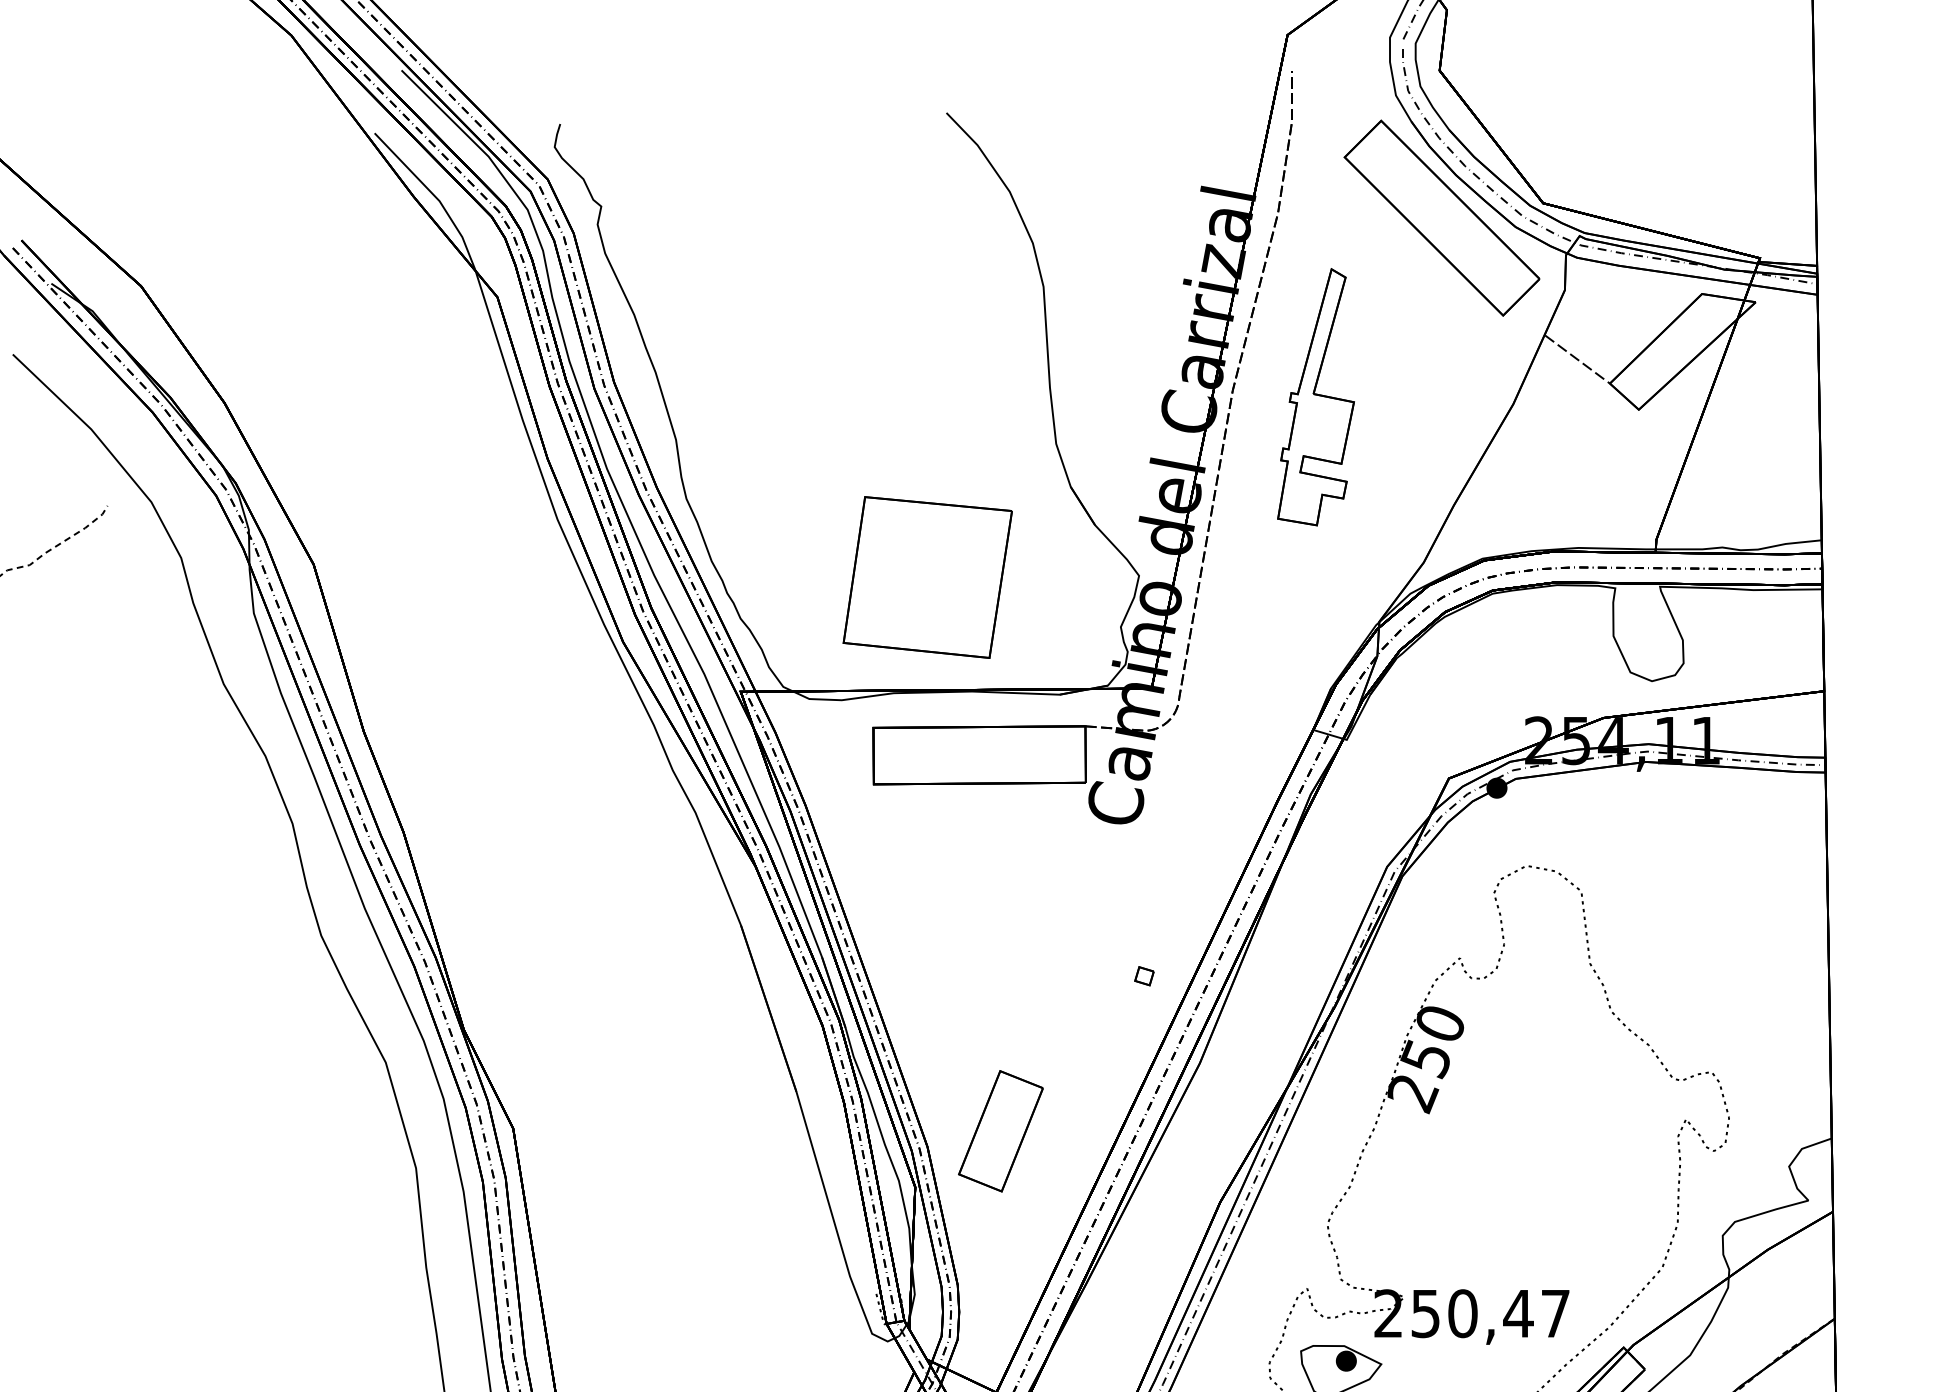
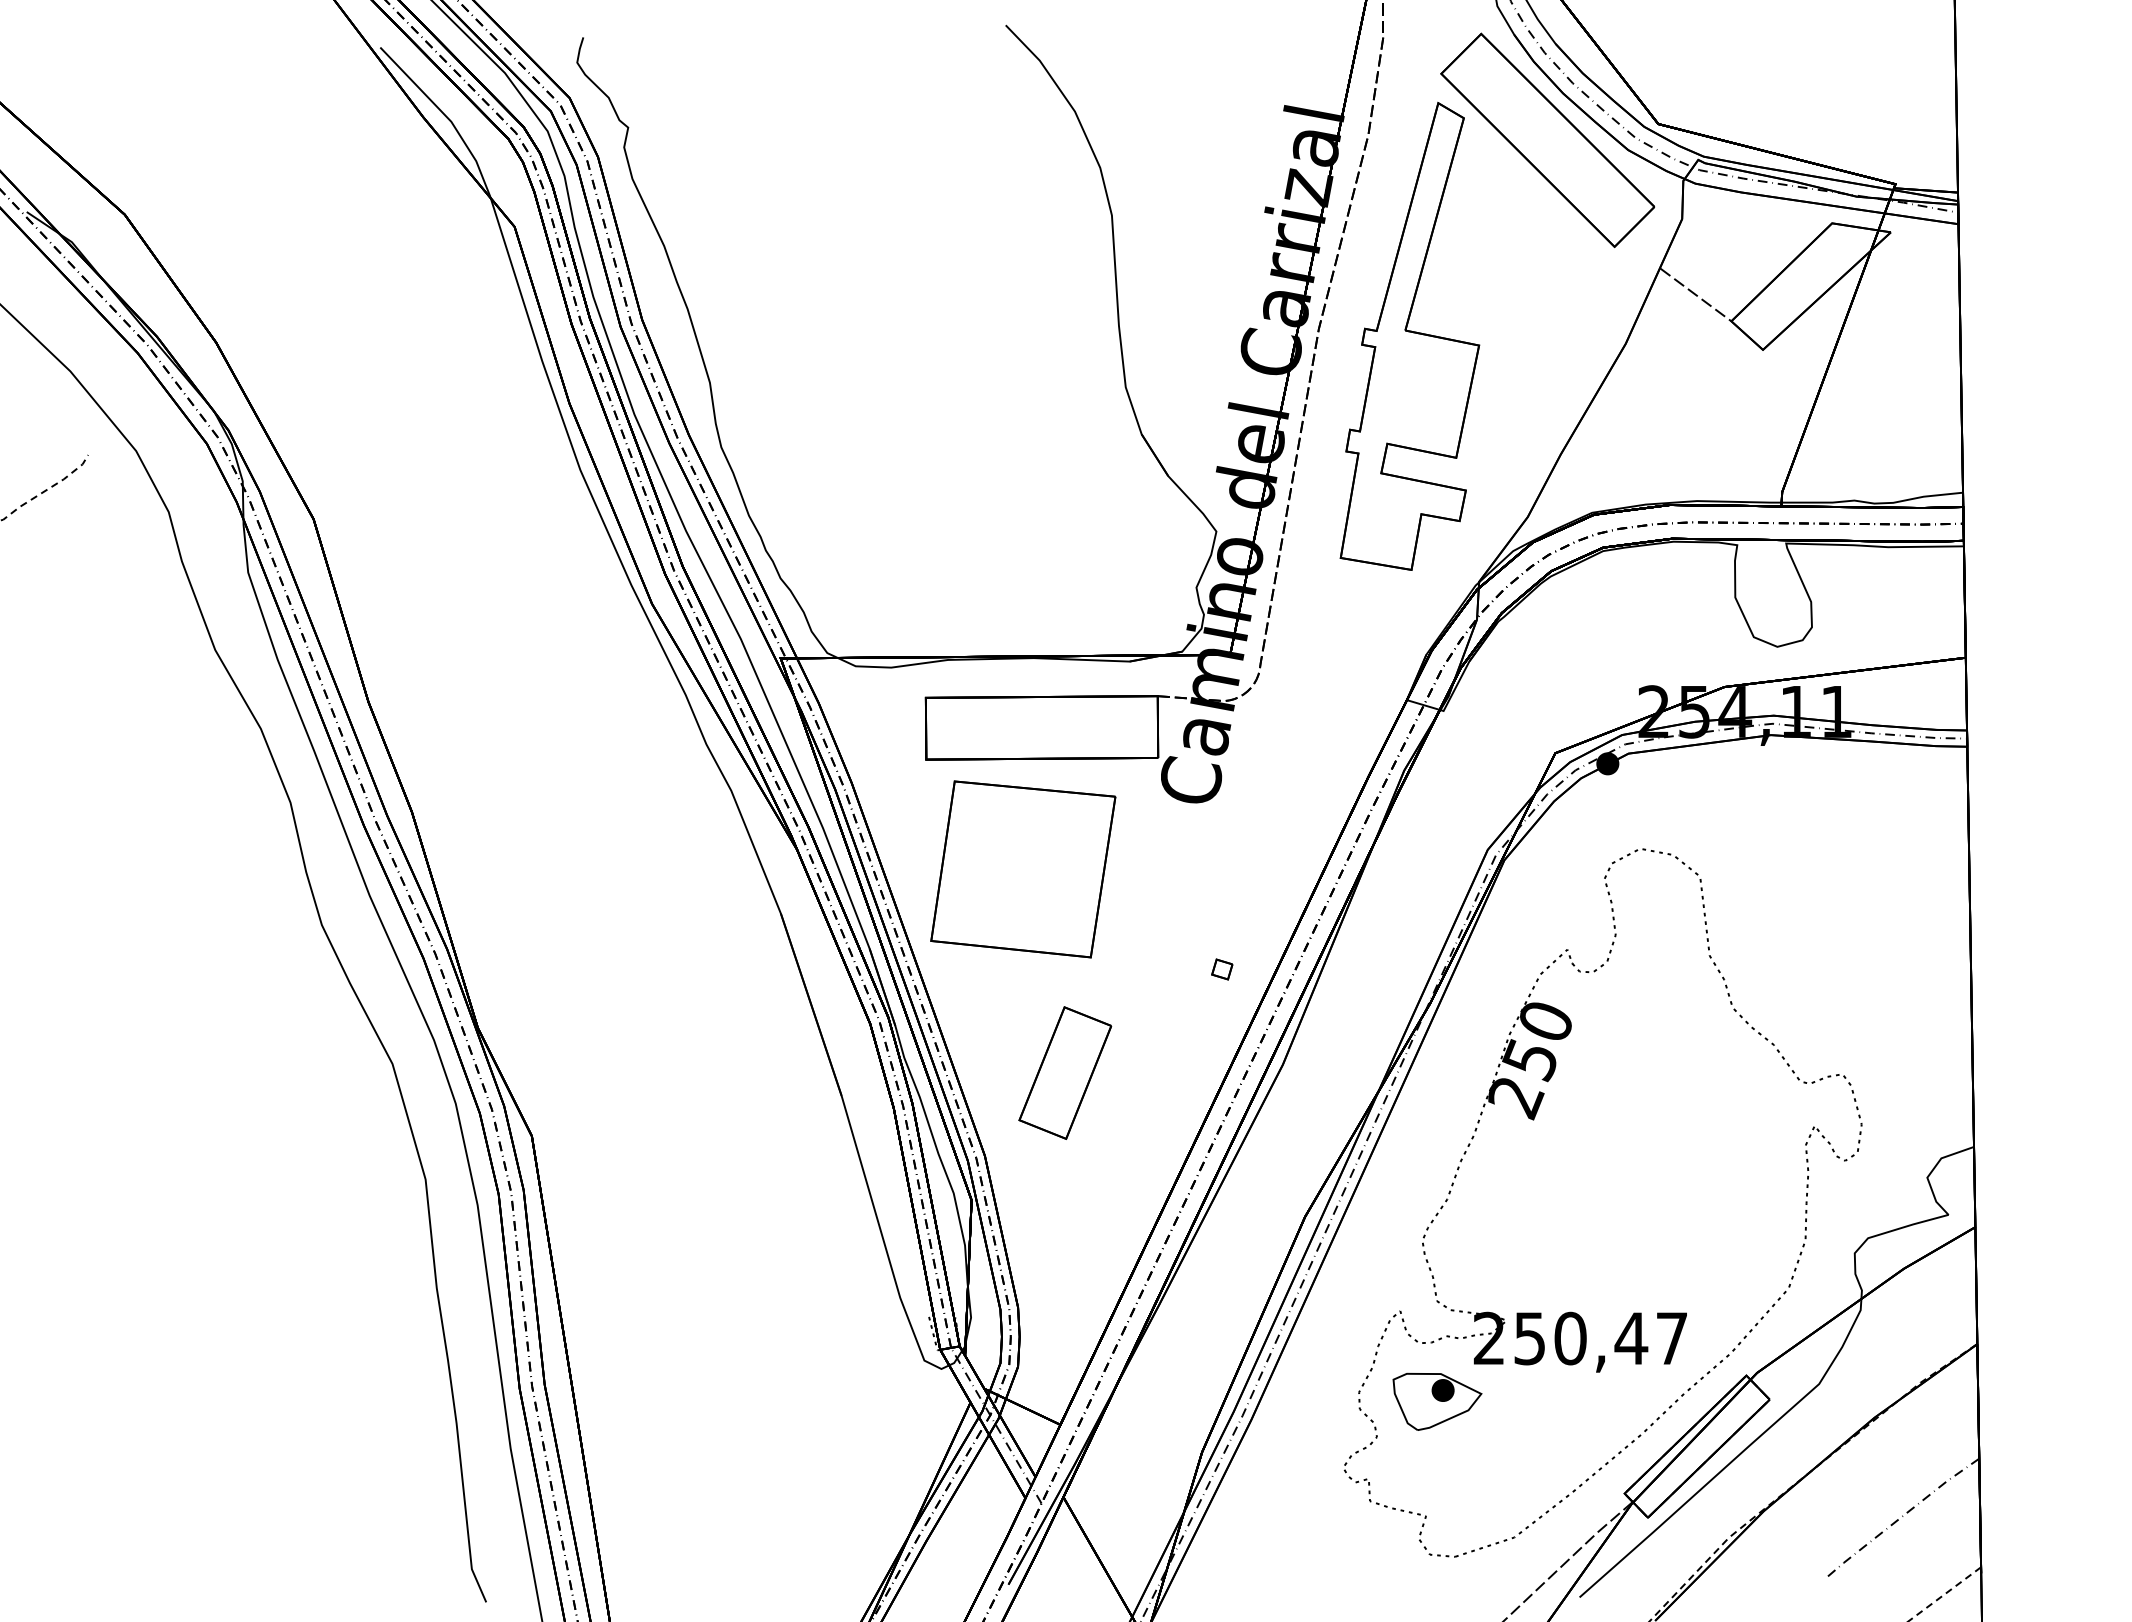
part: (1315, 396) -> (1409, 335), size x1.67
part: (927, 577) -> (1023, 869), moved
part: (1001, 1130) -> (1065, 1072), moved

